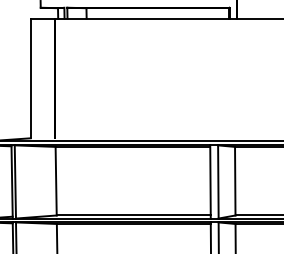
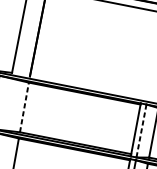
line: (56, 180) -> (24, 107), solid -> dashed
line: (218, 181) -> (141, 130), solid -> dashed

